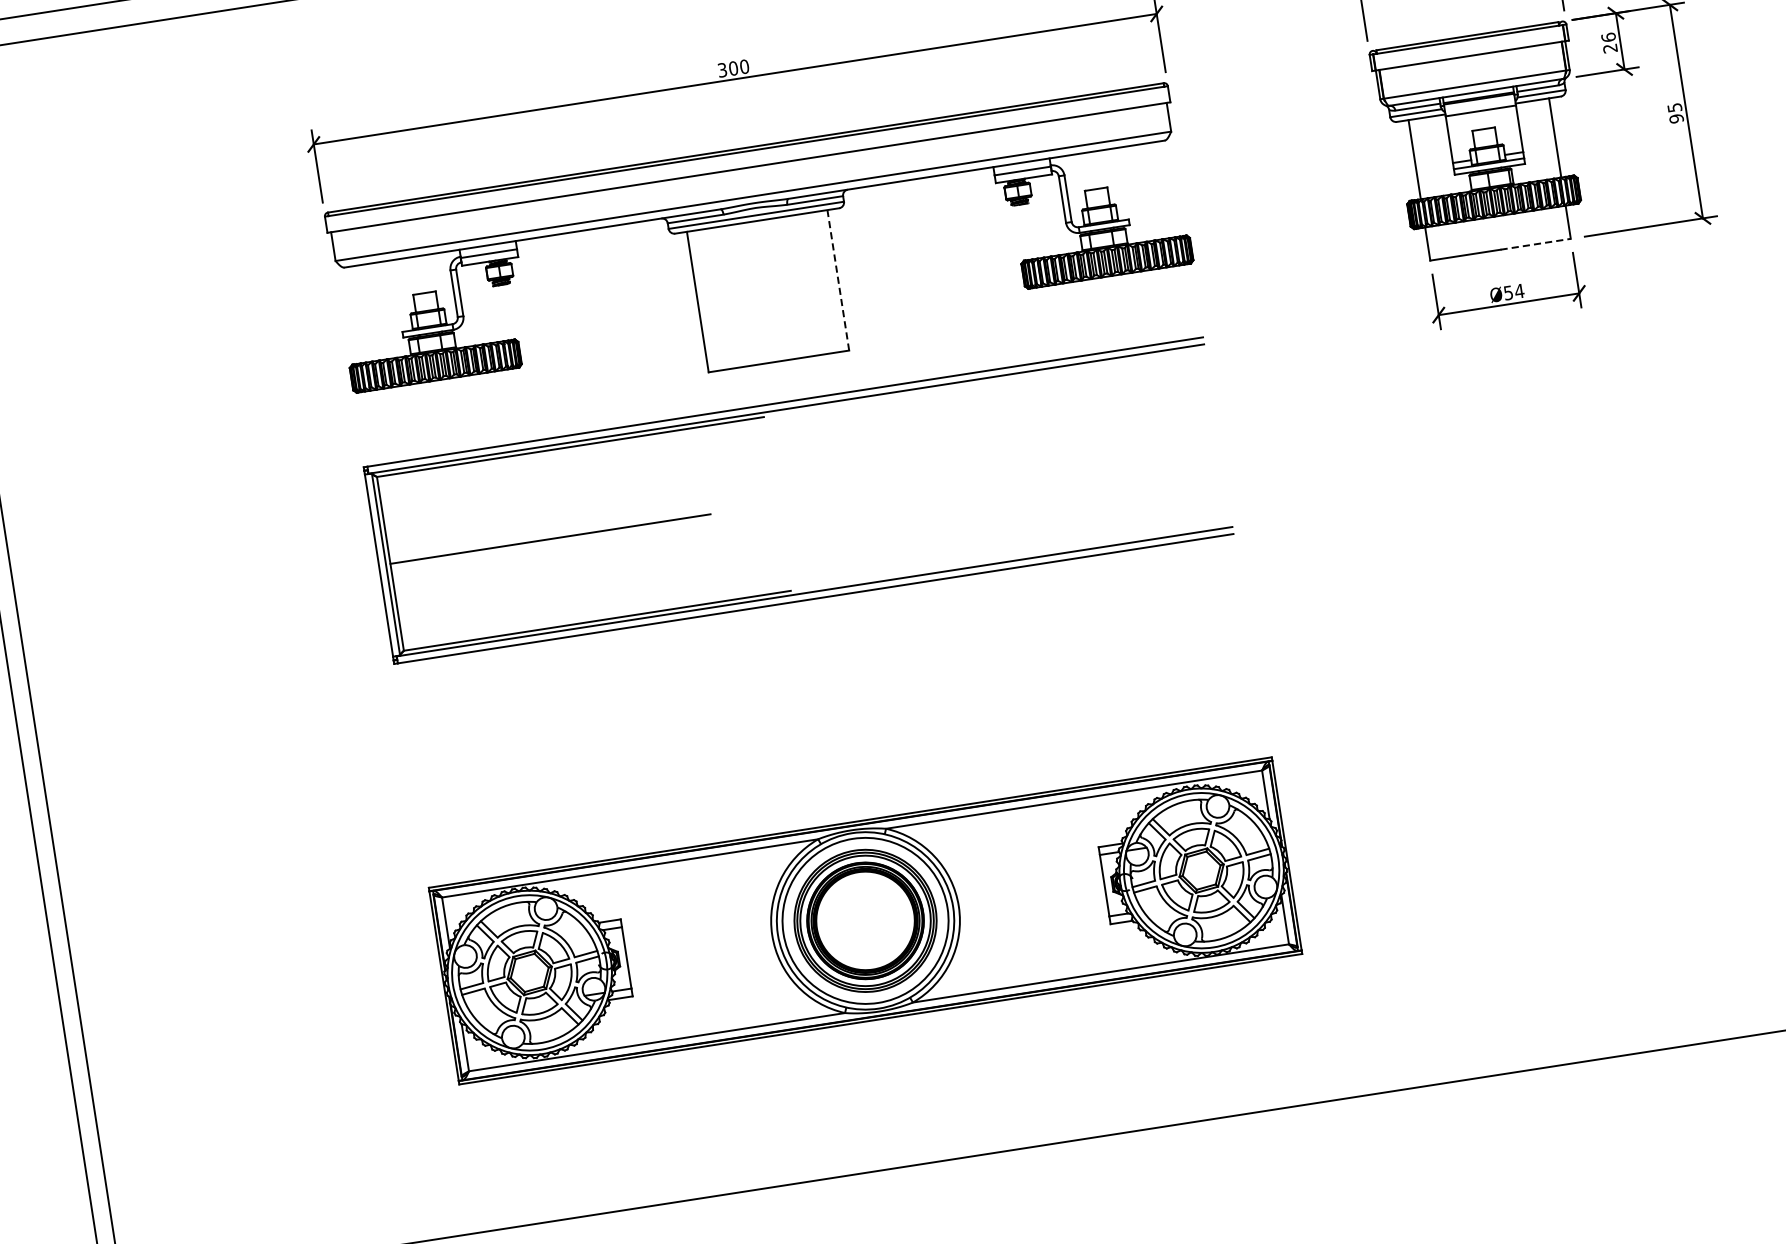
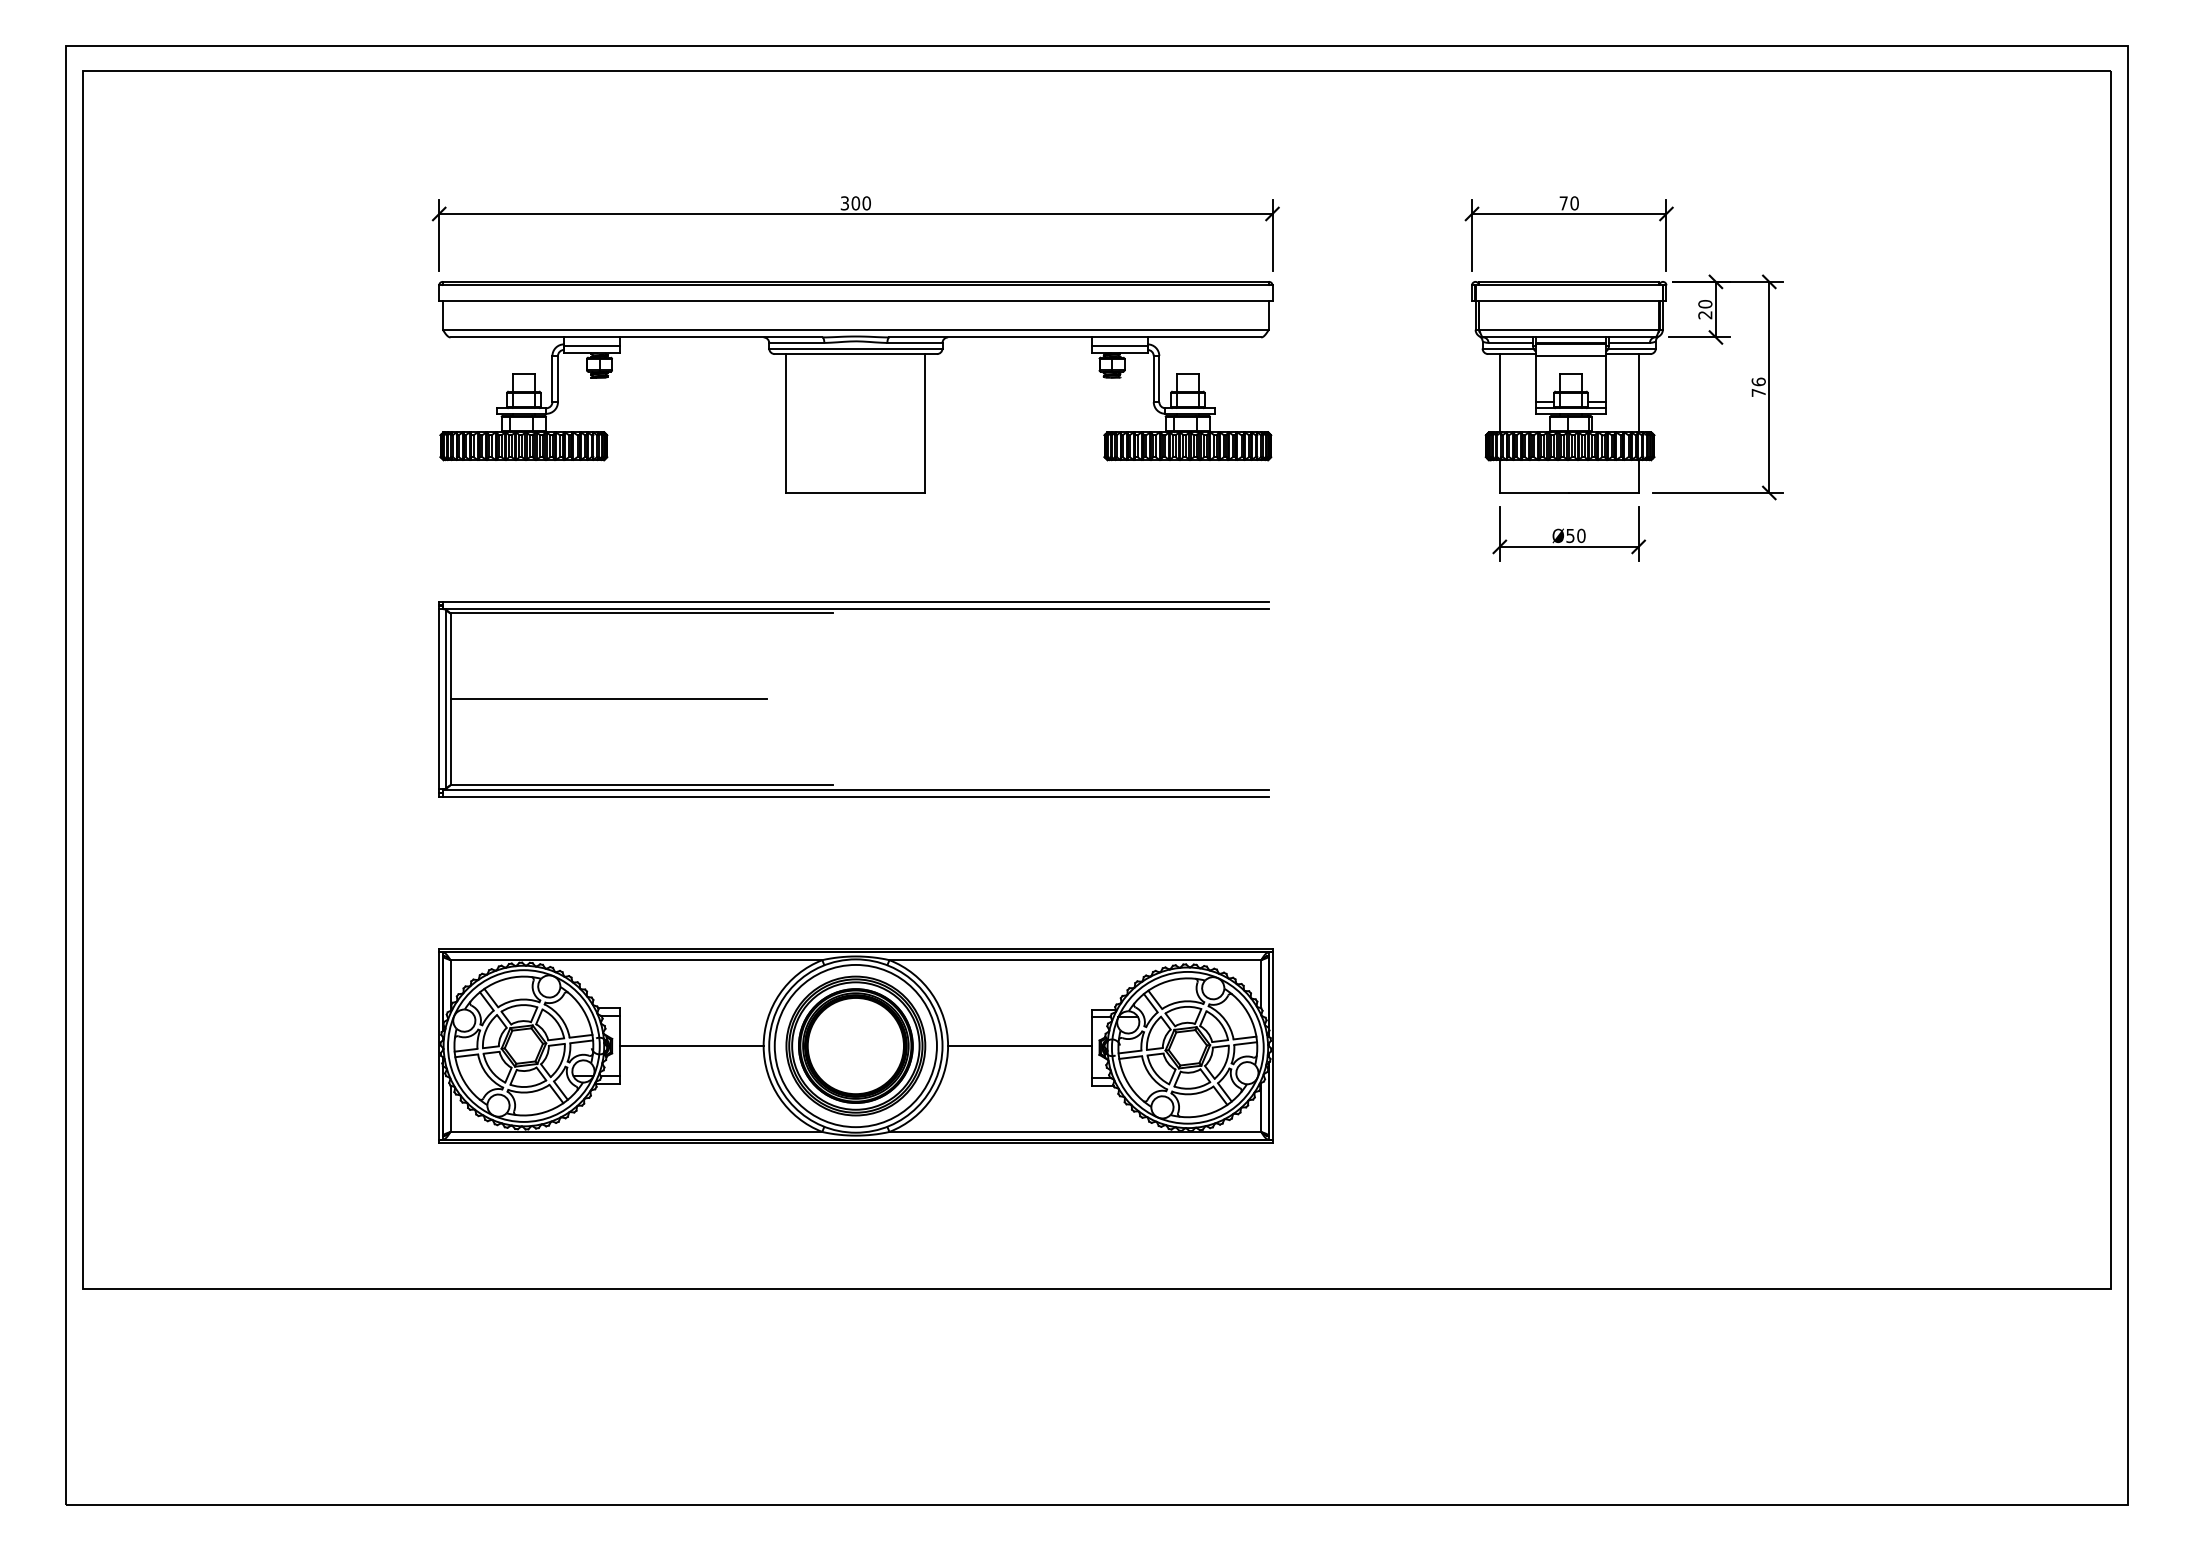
text: (1608, 36) -> (1705, 303), 26 -> 20
text: (1675, 113) -> (1758, 387), 95 -> 76
line: (1535, 243) -> (1603, 492), dashed -> solid
line: (838, 280) -> (925, 423), dashed -> solid
text: (1518, 290) -> (1580, 535), Ø54 -> Ø50
part: (711, 514) -> (767, 699), moved
line: (1031, 895) -> (1019, 1046), added
line: (699, 947) -> (691, 1046), added

